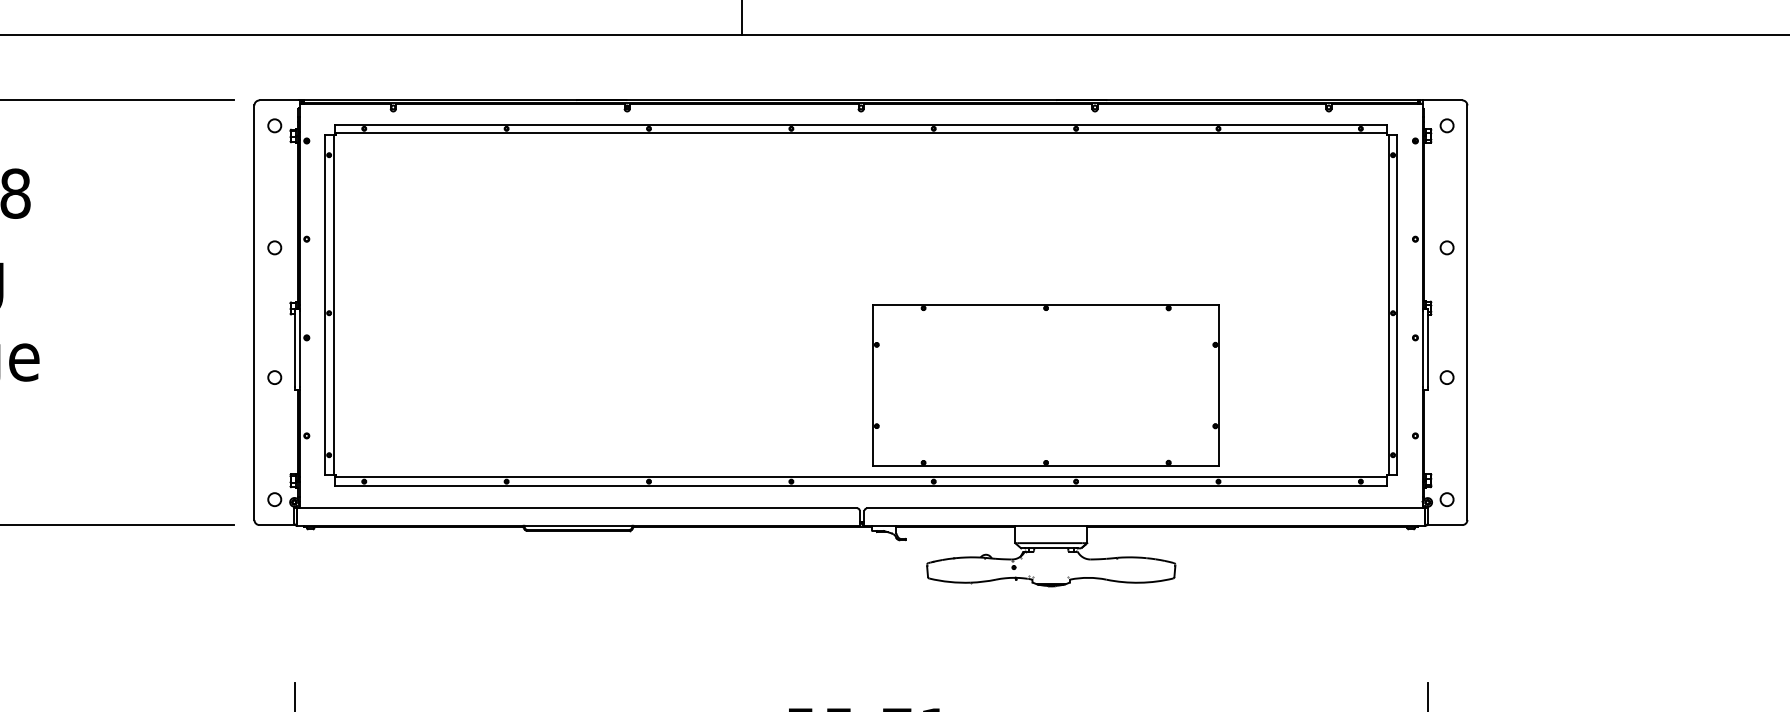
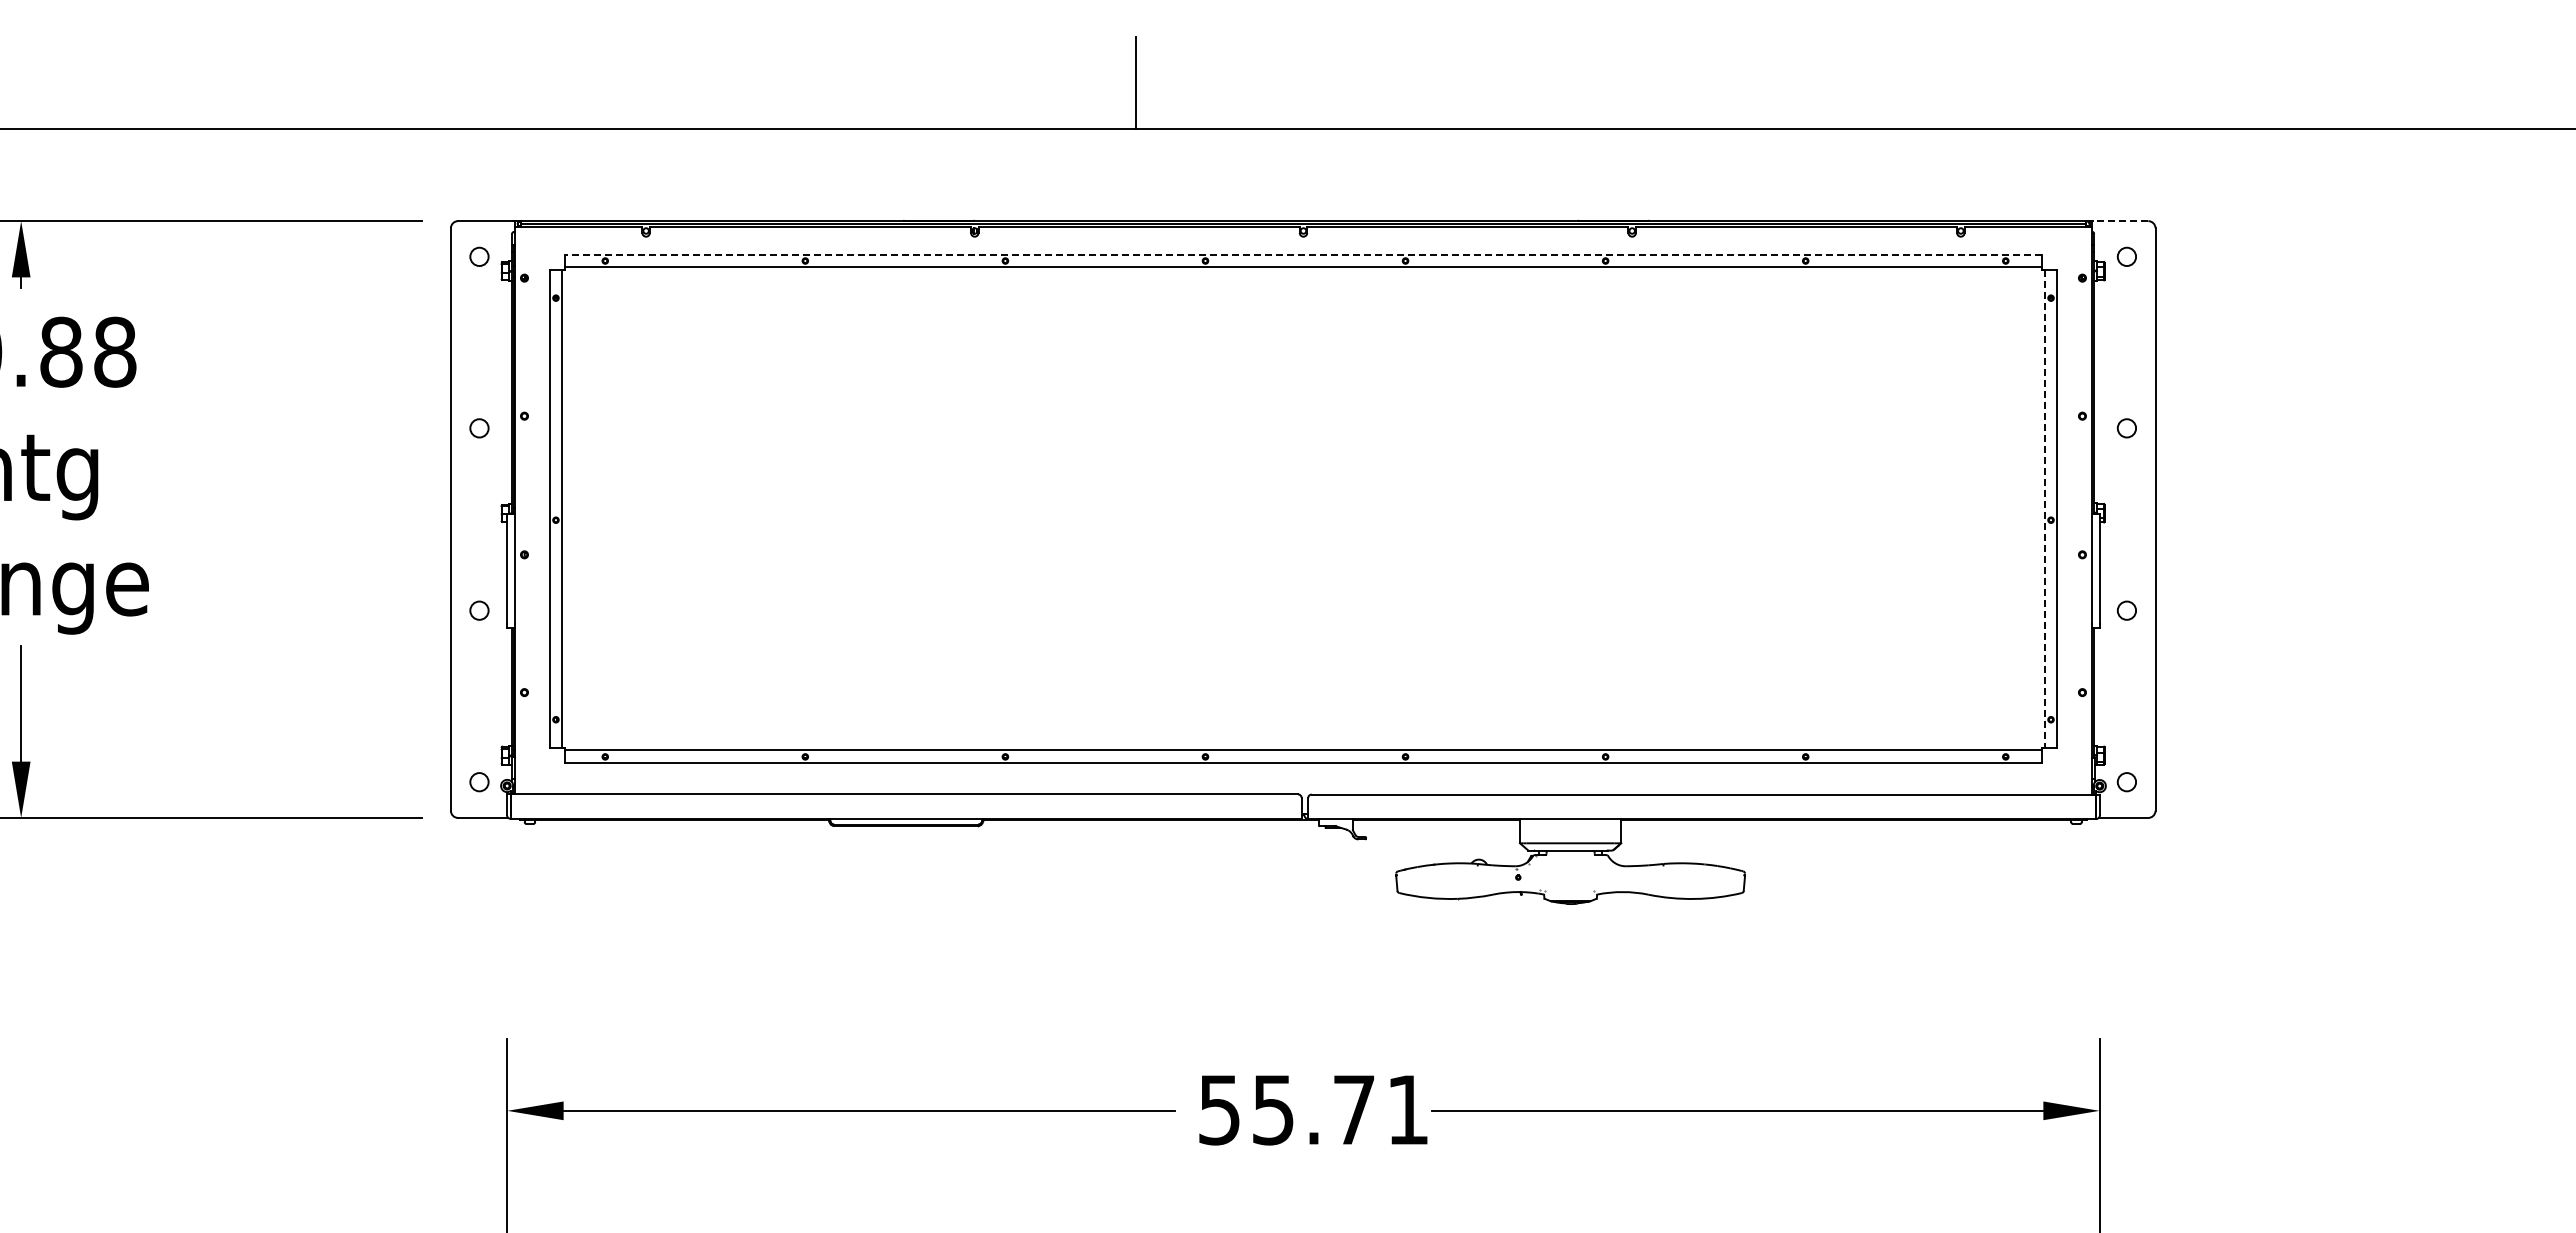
line: (1442, 100) -> (2120, 221), solid -> dashed
line: (861, 124) -> (1303, 255), solid -> dashed
line: (1388, 305) -> (2044, 509), solid -> dashed
part: (1046, 385) -> (1563, 621), removed

